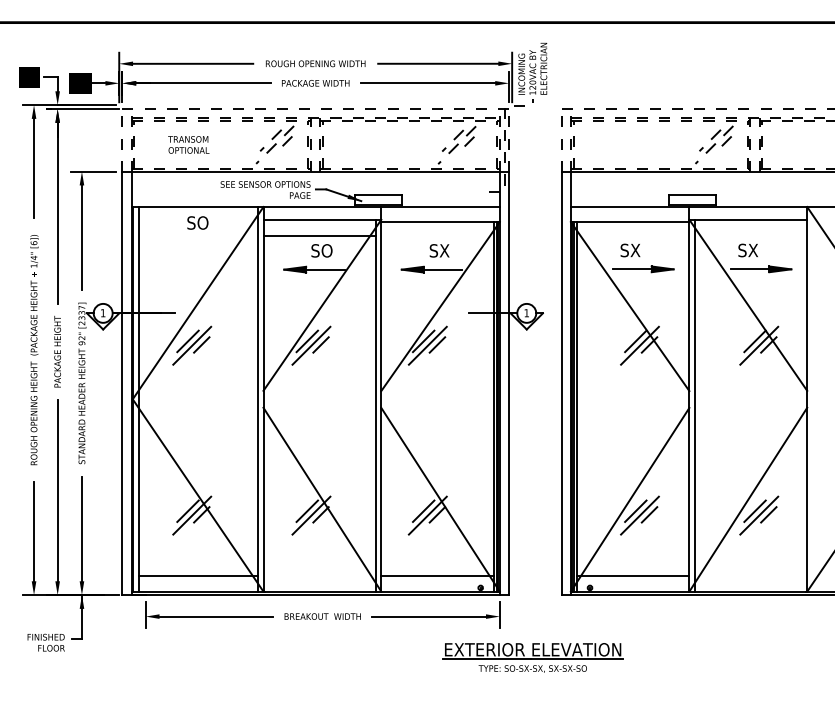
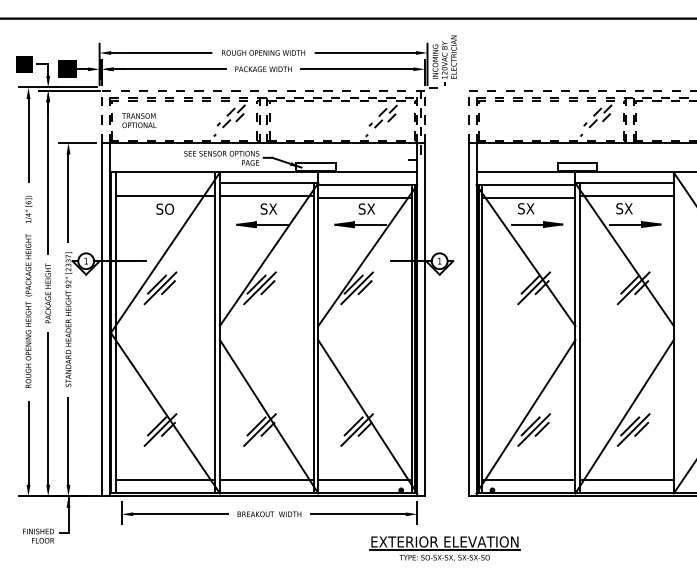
text: (188, 144) -> (139, 120), moved
text: (197, 222) -> (164, 208), moved
line: (198, 235) -> (165, 196), added
line: (750, 235) -> (626, 196), added
line: (437, 237) -> (365, 197), added
line: (633, 237) -> (528, 197), added
text: (321, 250) -> (268, 208), SO -> SX
line: (319, 575) -> (266, 480), added
line: (750, 575) -> (626, 480), added

